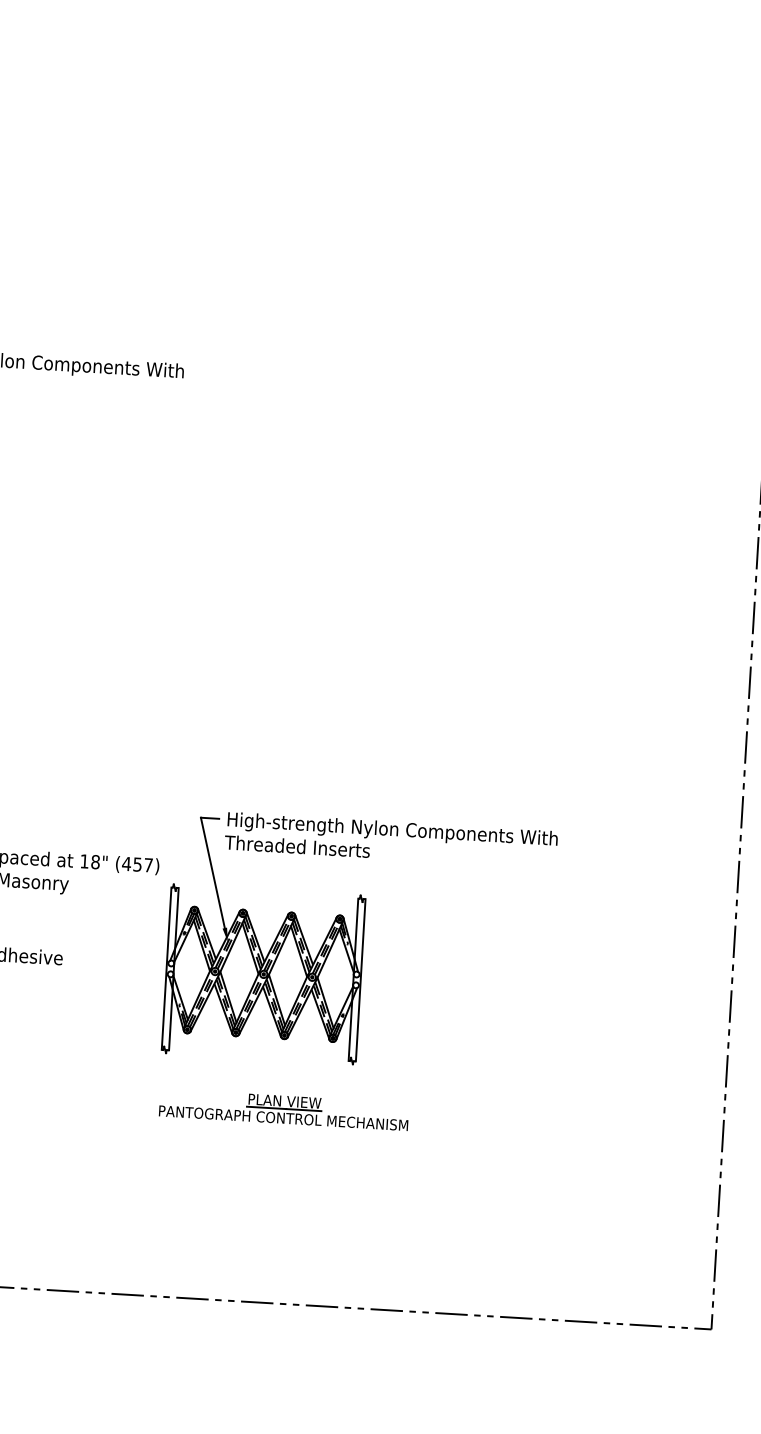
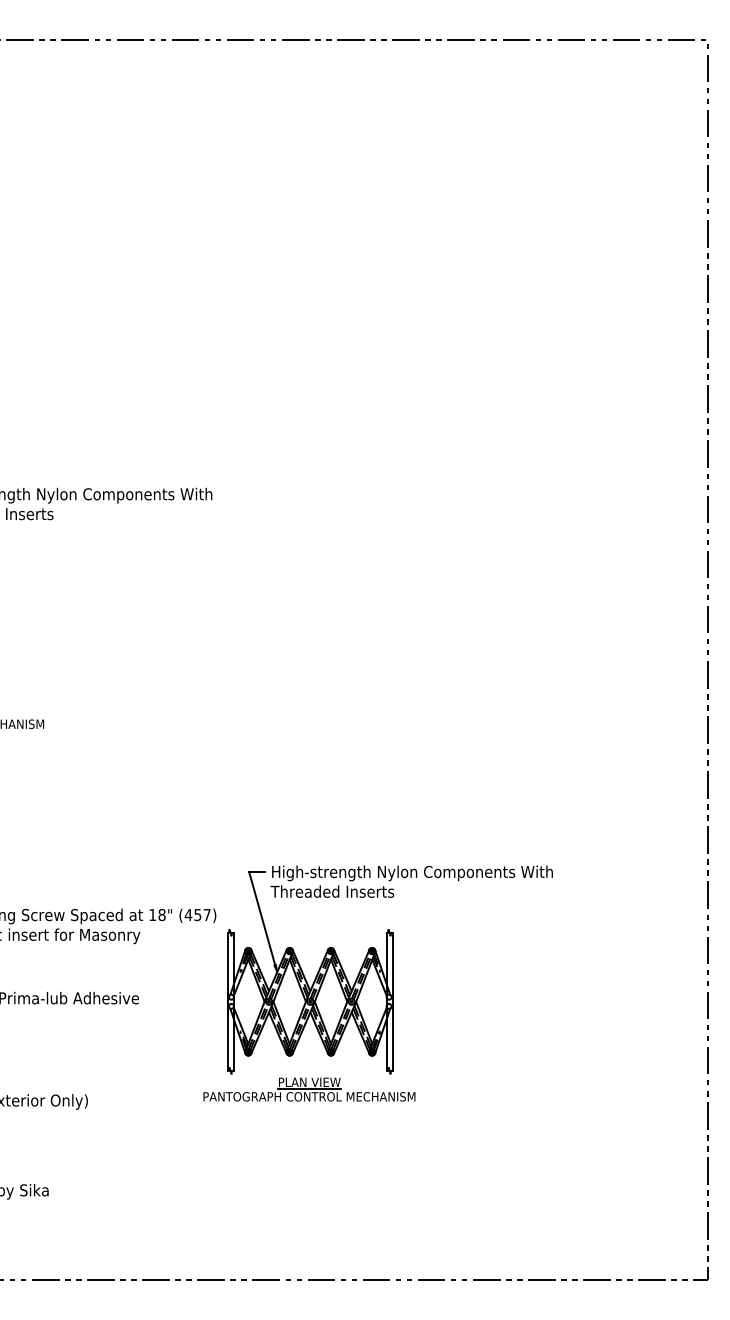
part: (284, 1109) -> (309, 1089), moved

